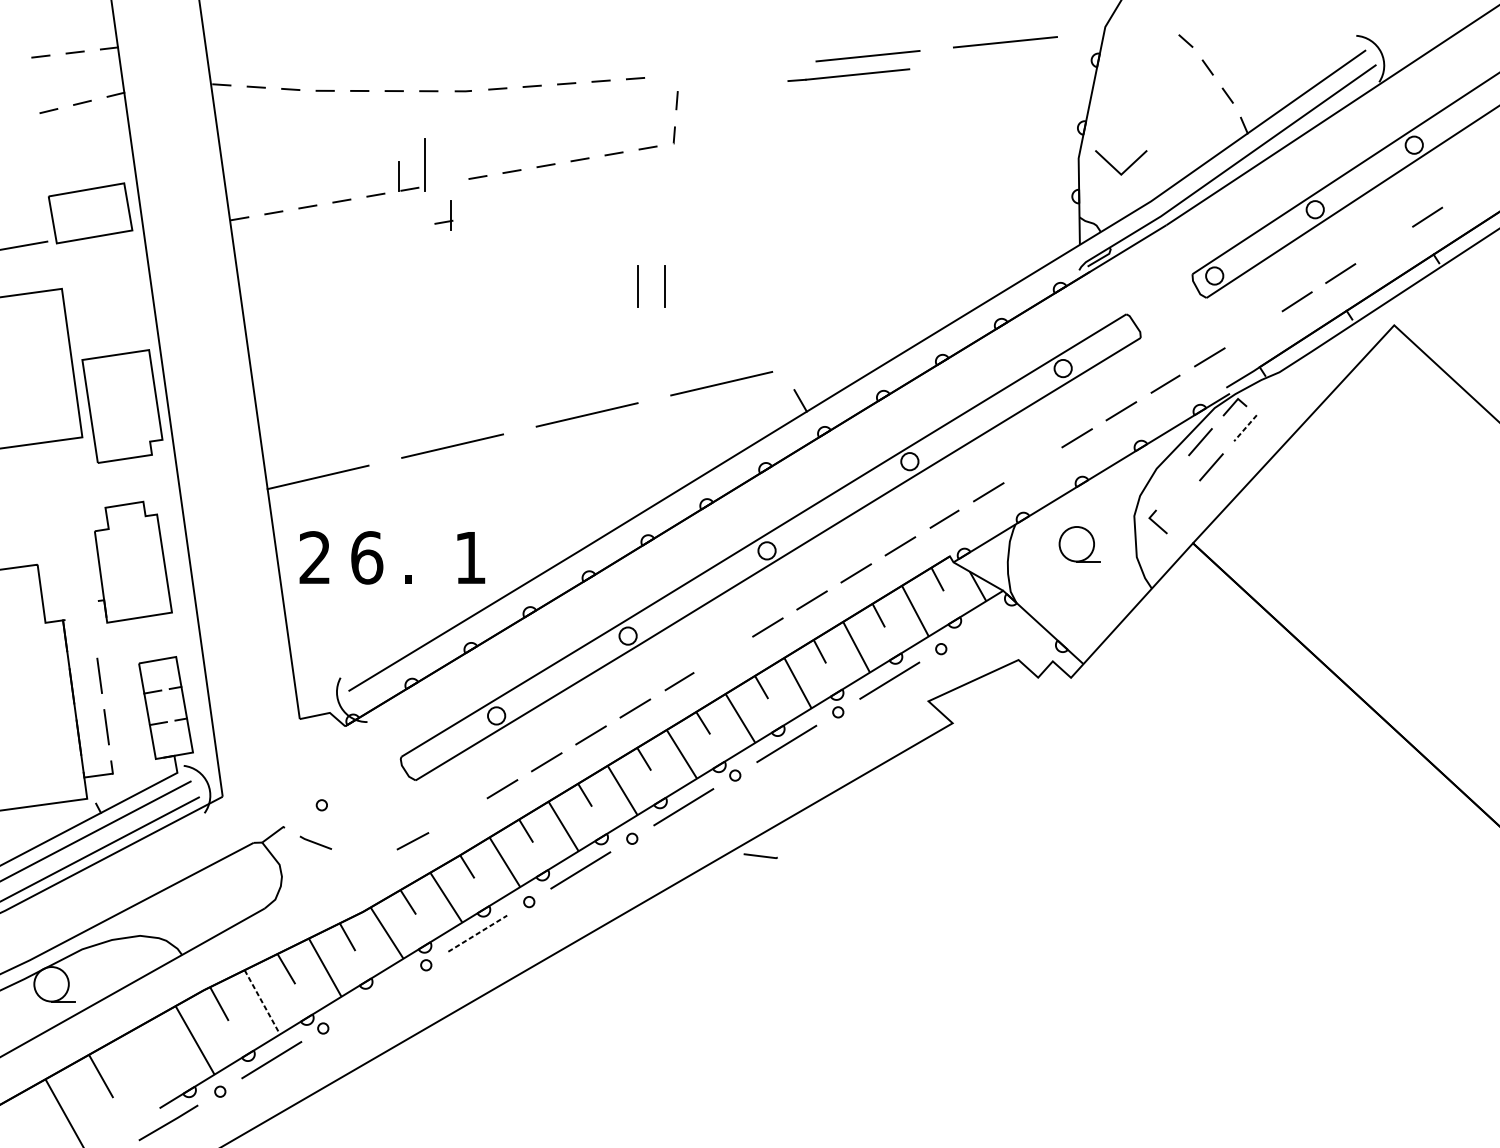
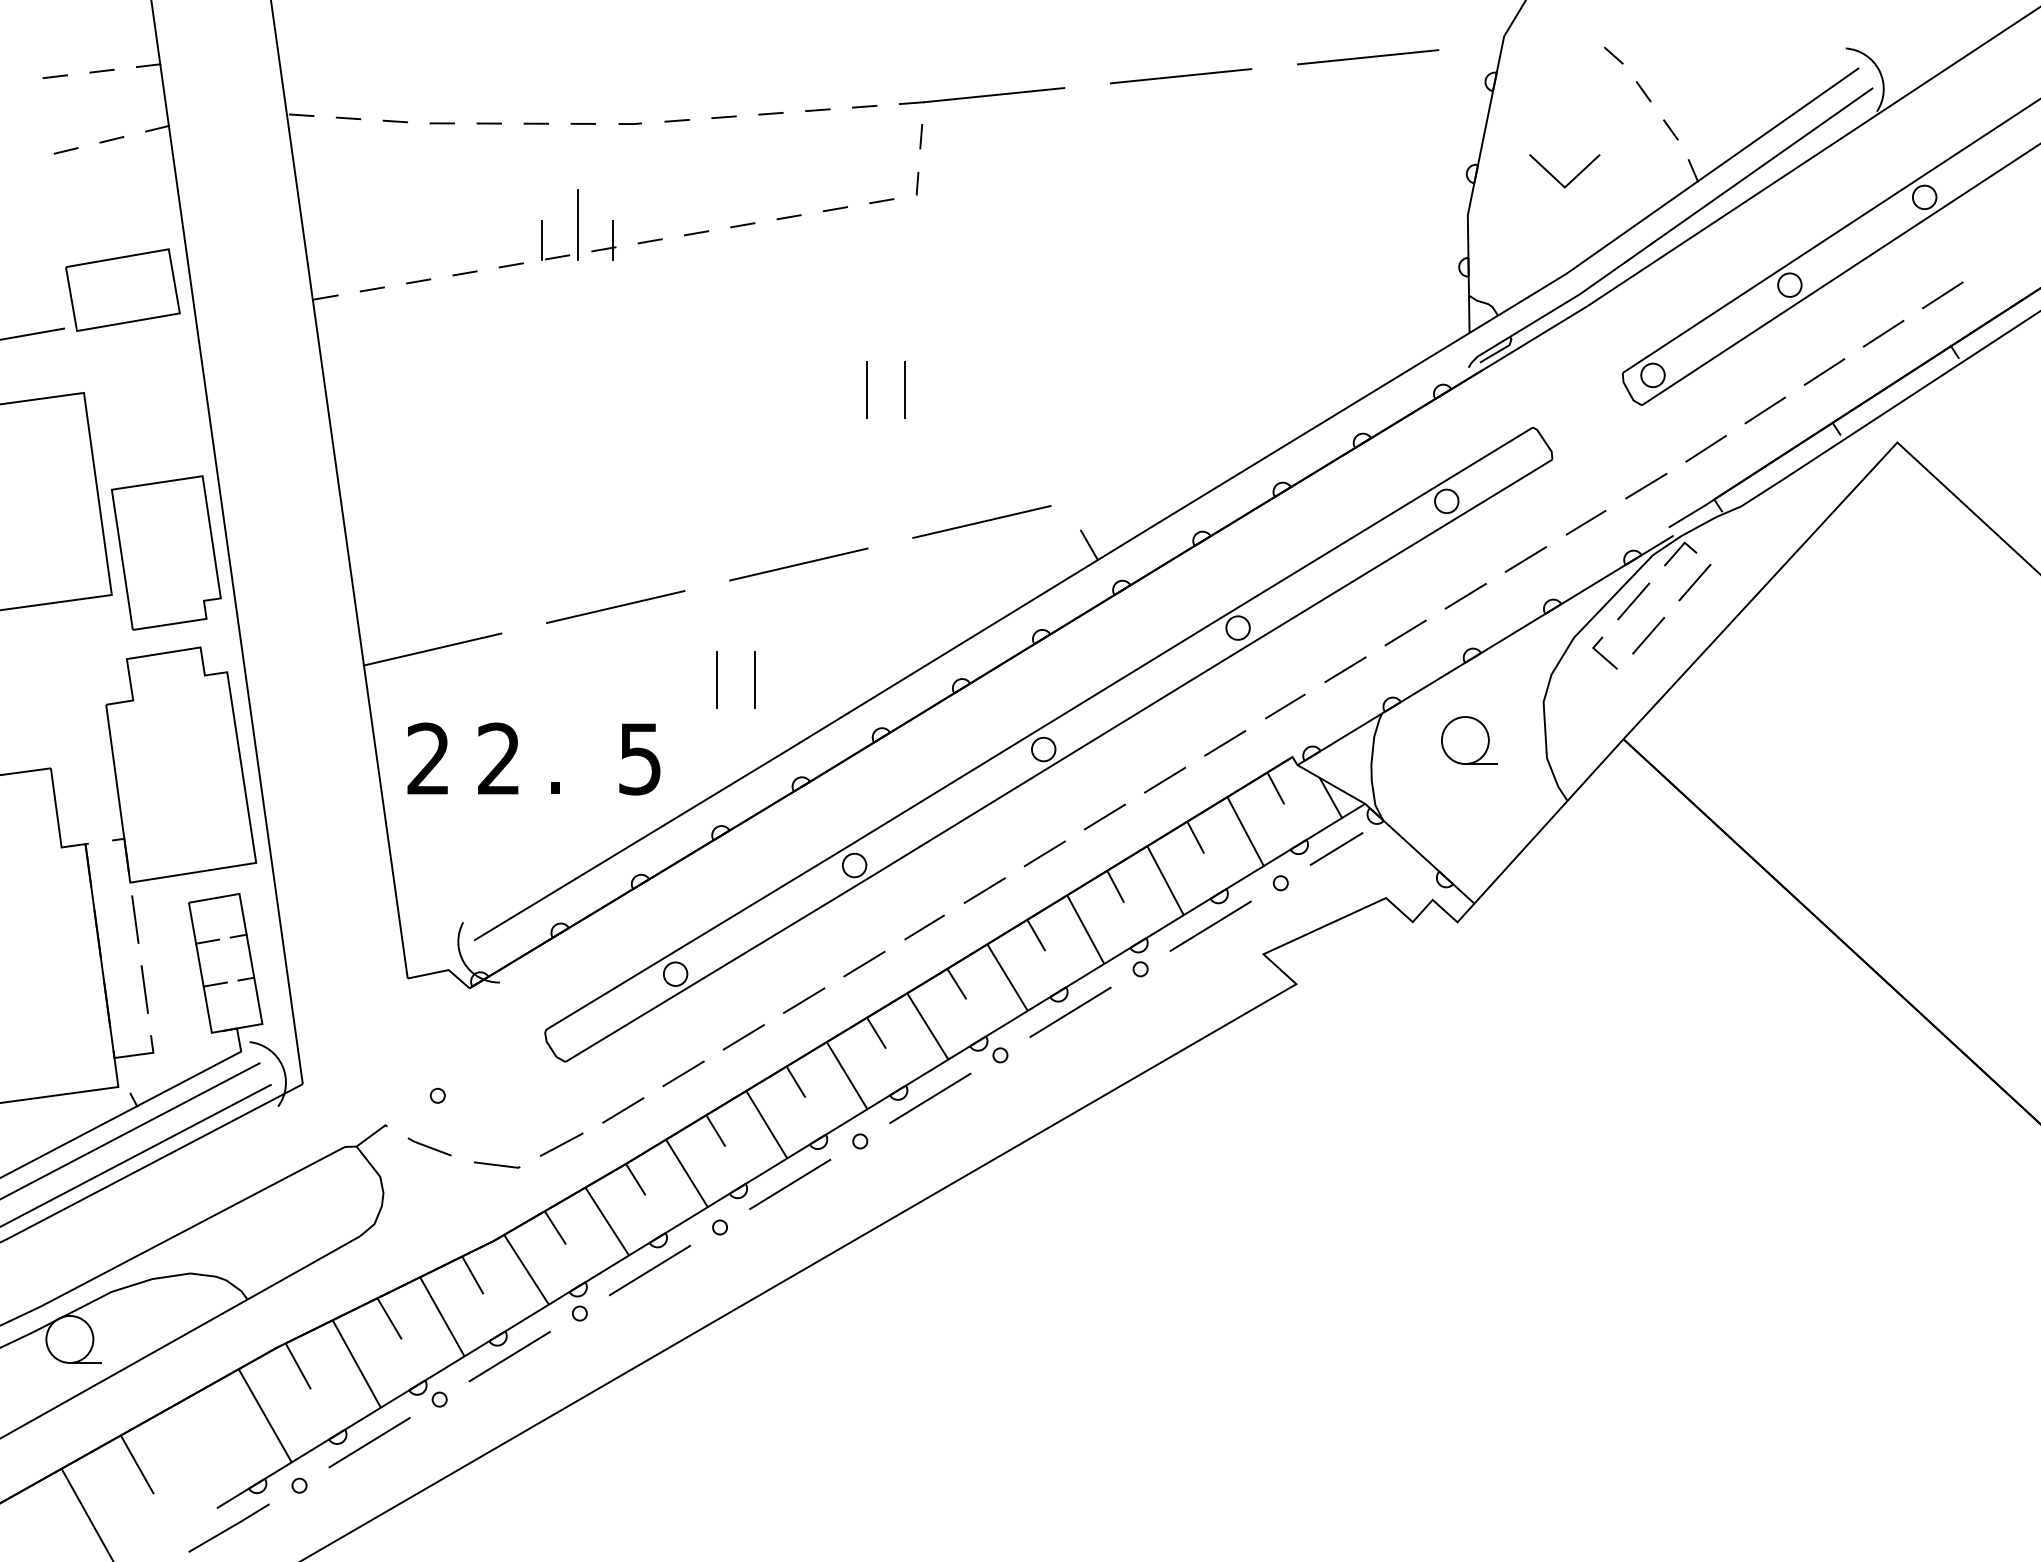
line: (848, 74) -> (981, 95), moved
line: (1115, 168) -> (1556, 178), moved
part: (443, 221) -> (603, 248), moved
line: (1384, 245) -> (1883, 333), added
line: (1253, 329) -> (1705, 448), added
line: (1245, 428) -> (1694, 583), dashed -> solid
line: (1032, 464) -> (1405, 632), added
line: (526, 499) -> (716, 679), added
line: (554, 499) -> (754, 679), added
line: (1156, 522) -> (1602, 654), moved
text: (367, 557) -> (499, 758), 6 -> 2
text: (470, 558) -> (639, 759), 1 -> 5
part: (133, 561) -> (181, 764), size x1.43
line: (982, 623) -> (1336, 848), added
line: (723, 654) -> (984, 890), added
line: (458, 816) -> (623, 1110), added
line: (760, 855) -> (496, 1164), moved
line: (477, 933) -> (649, 1270), dashed -> solid
line: (374, 996) -> (509, 1356), added
line: (262, 1002) -> (356, 1364), dashed -> solid

